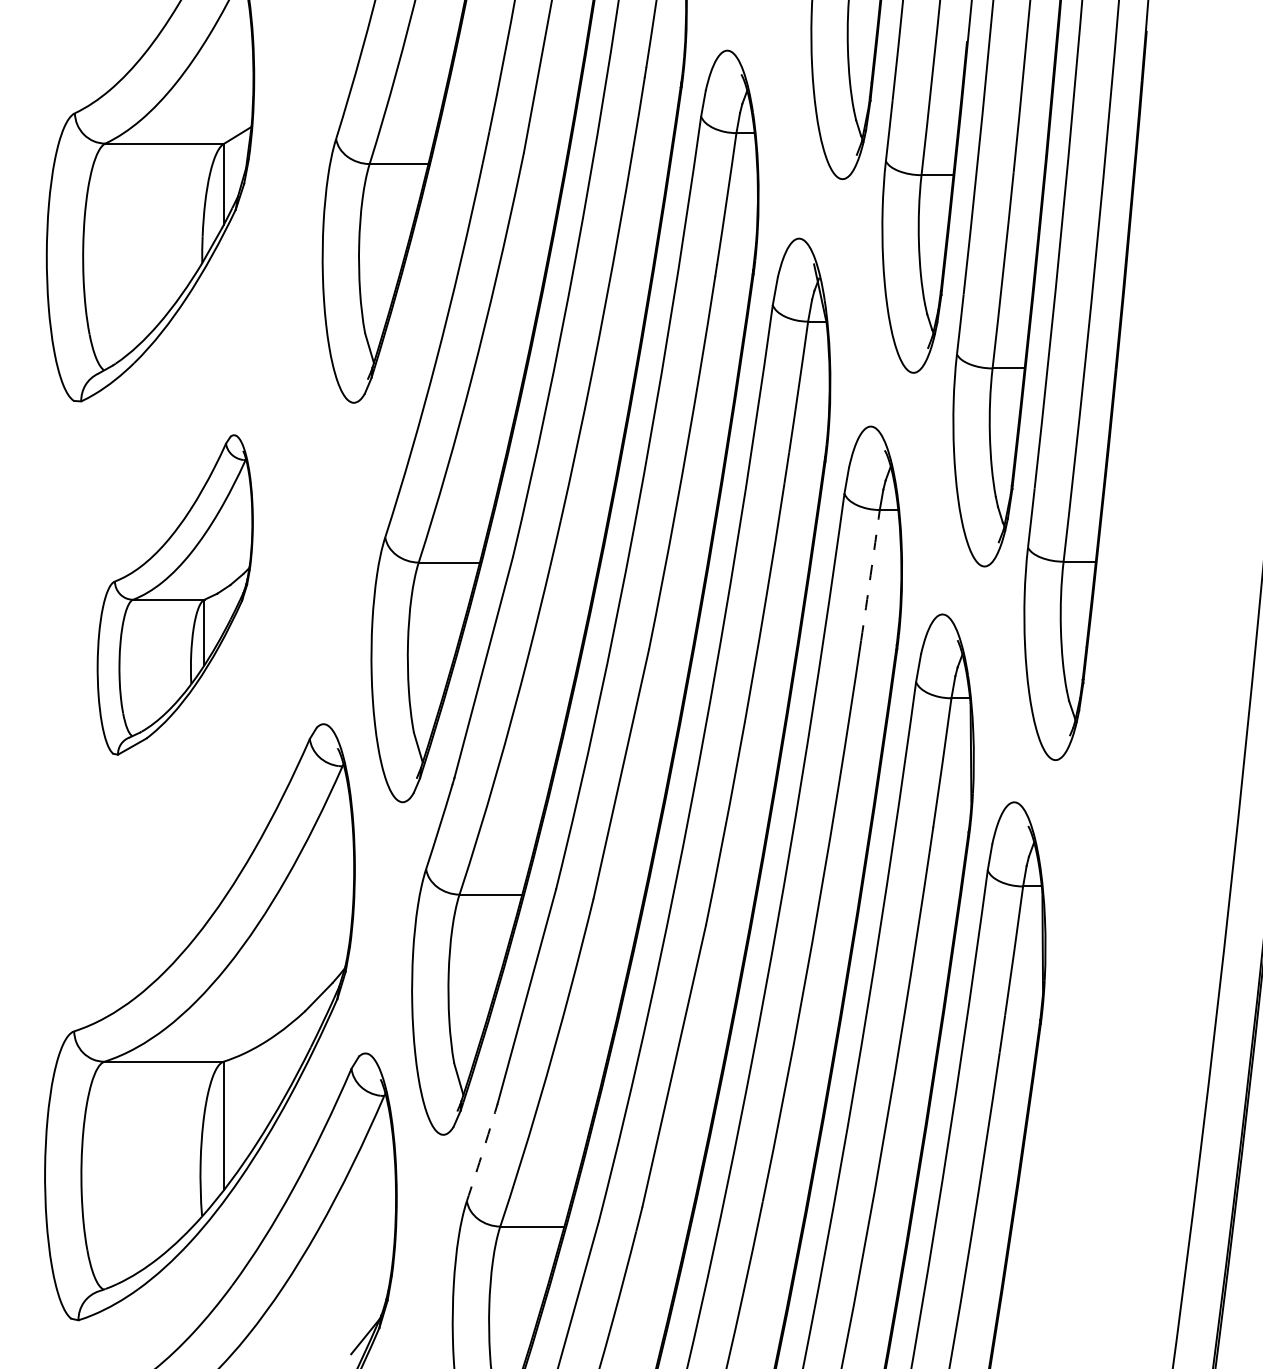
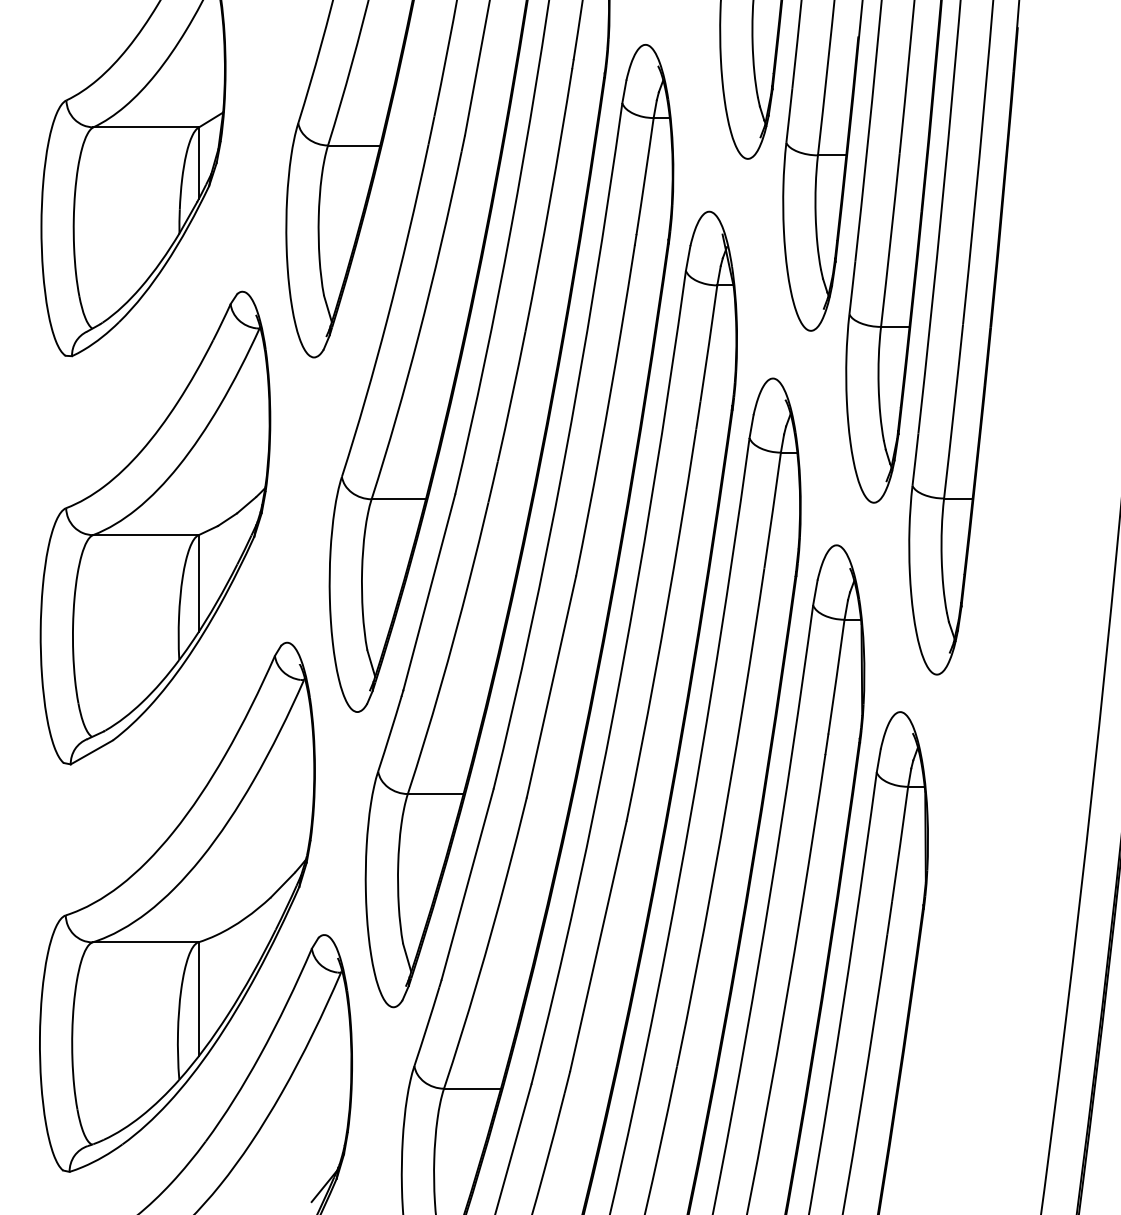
arc: (870, 575) -> (772, 510), dashed -> solid
part: (175, 594) -> (155, 527), size x1.67
arc: (481, 1156) -> (427, 1026), dashed -> solid

